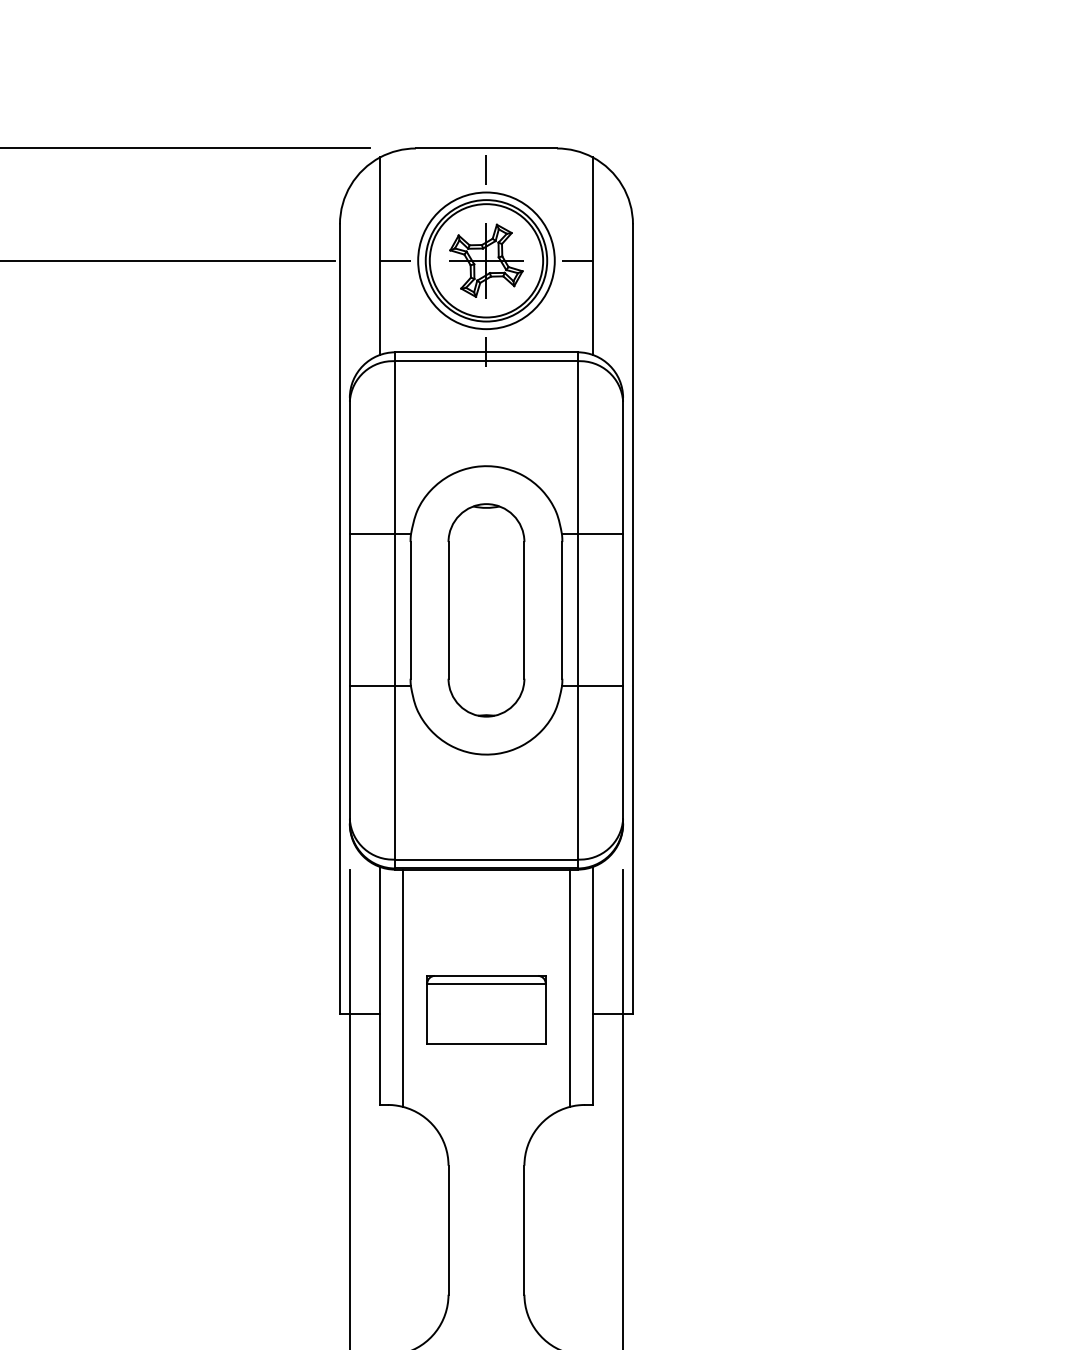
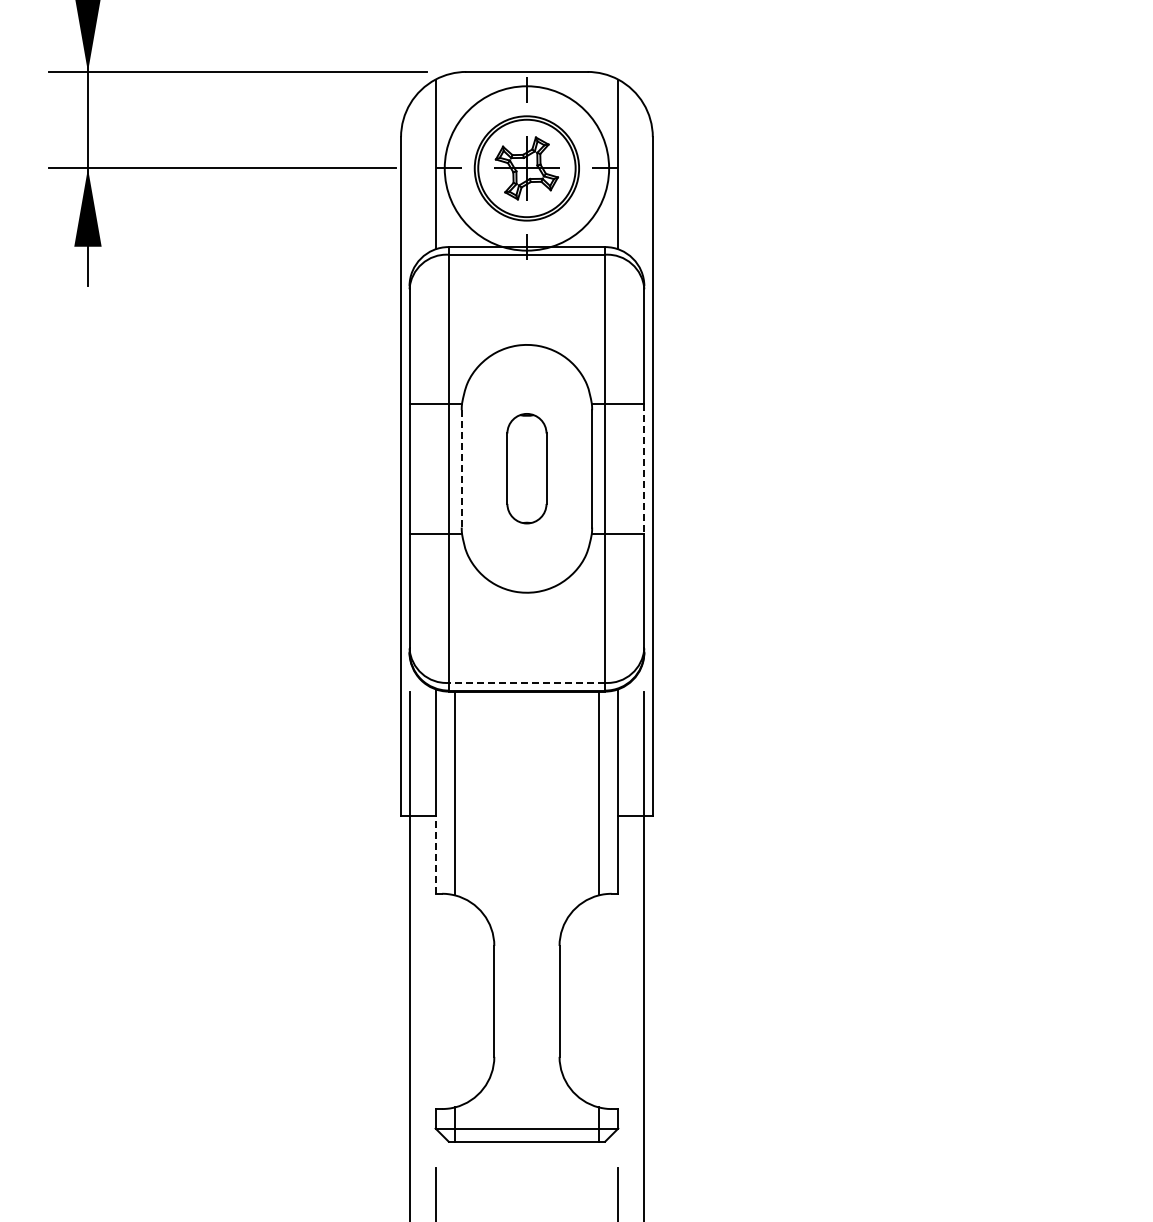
circle: (485, 260) -> (526, 168), size x1.4
line: (410, 610) -> (461, 468), solid -> dashed
part: (485, 610) -> (526, 468), size x0.6
line: (623, 611) -> (644, 469), solid -> dashed
line: (485, 859) -> (526, 682), solid -> dashed
part: (485, 1010) -> (526, 812), removed
line: (380, 1059) -> (435, 854), solid -> dashed

